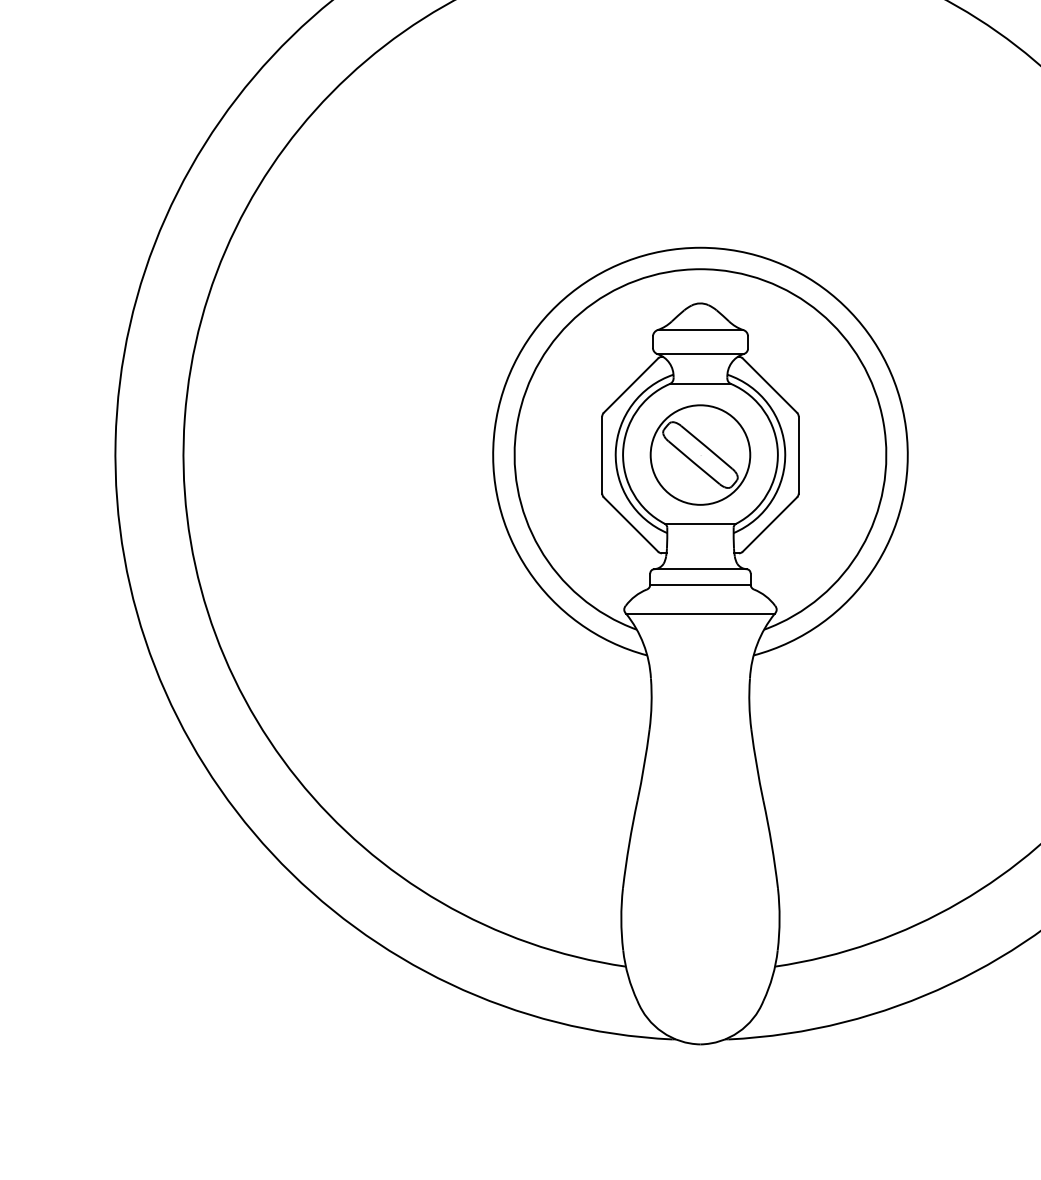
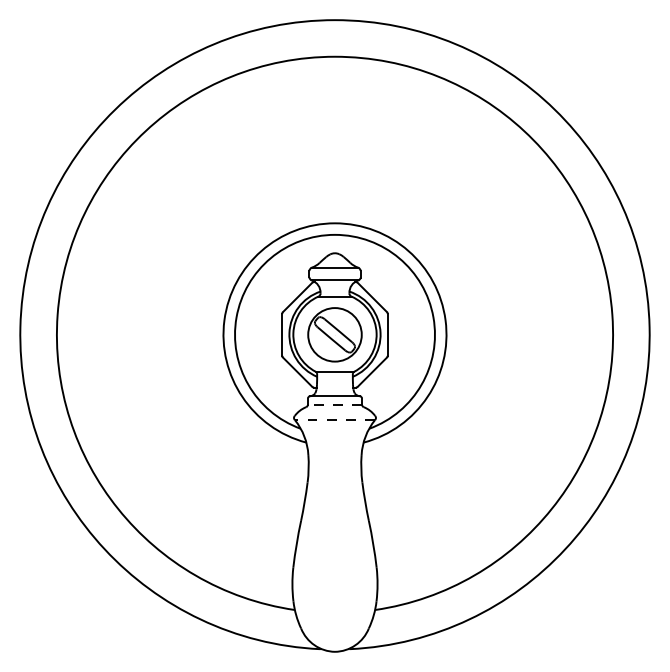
line: (699, 584) -> (334, 404), solid -> dashed
line: (699, 614) -> (334, 420), solid -> dashed

